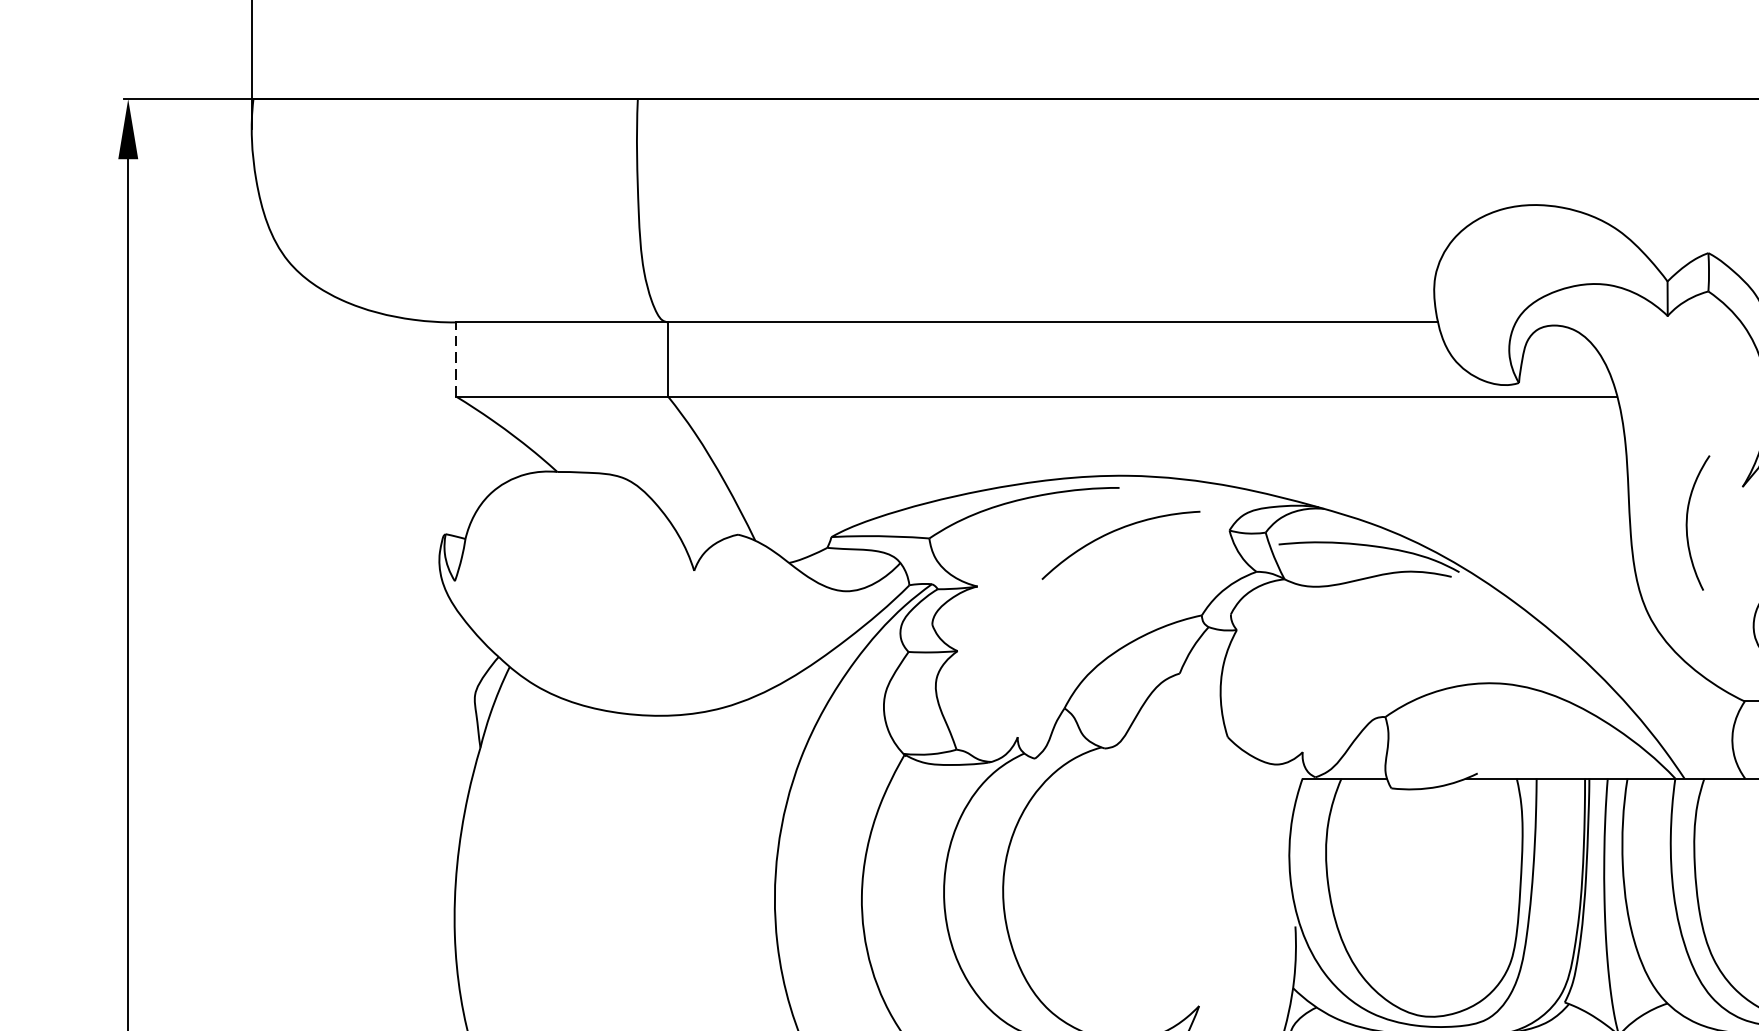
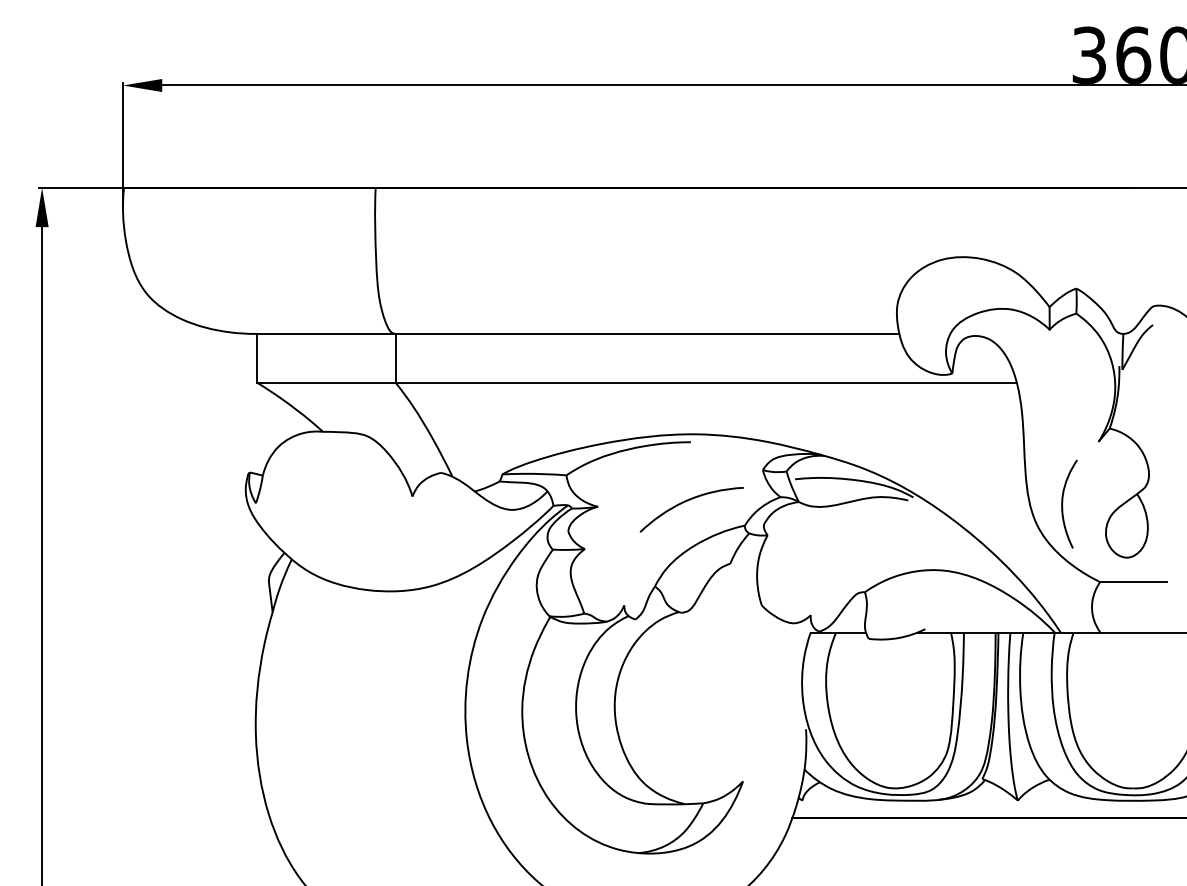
line: (455, 358) -> (256, 357), dashed -> solid
curve: (1688, 521) -> (1063, 503), moved
curve: (1114, 532) -> (687, 501), moved

